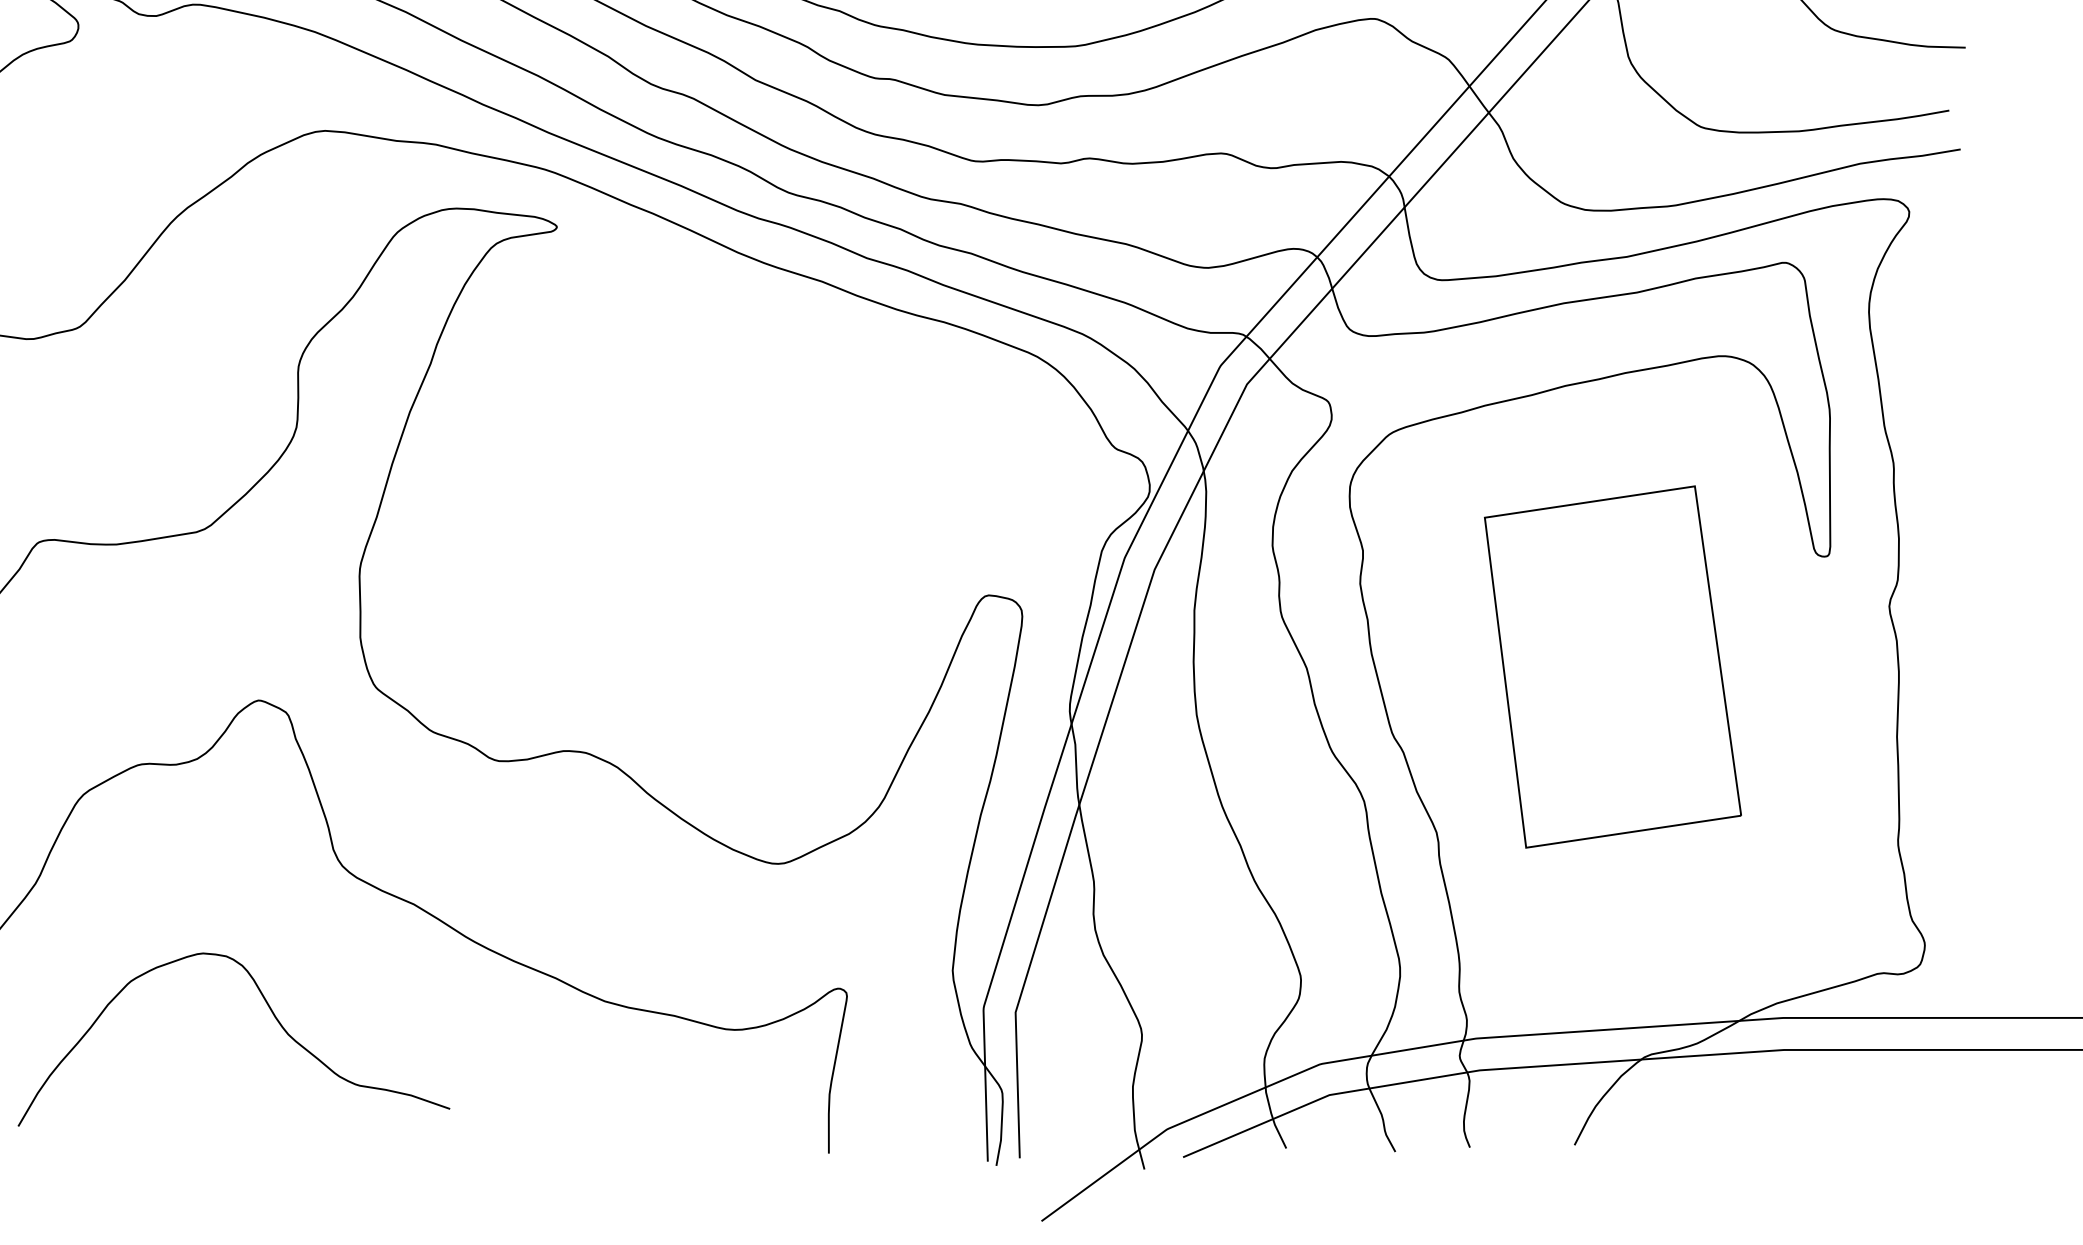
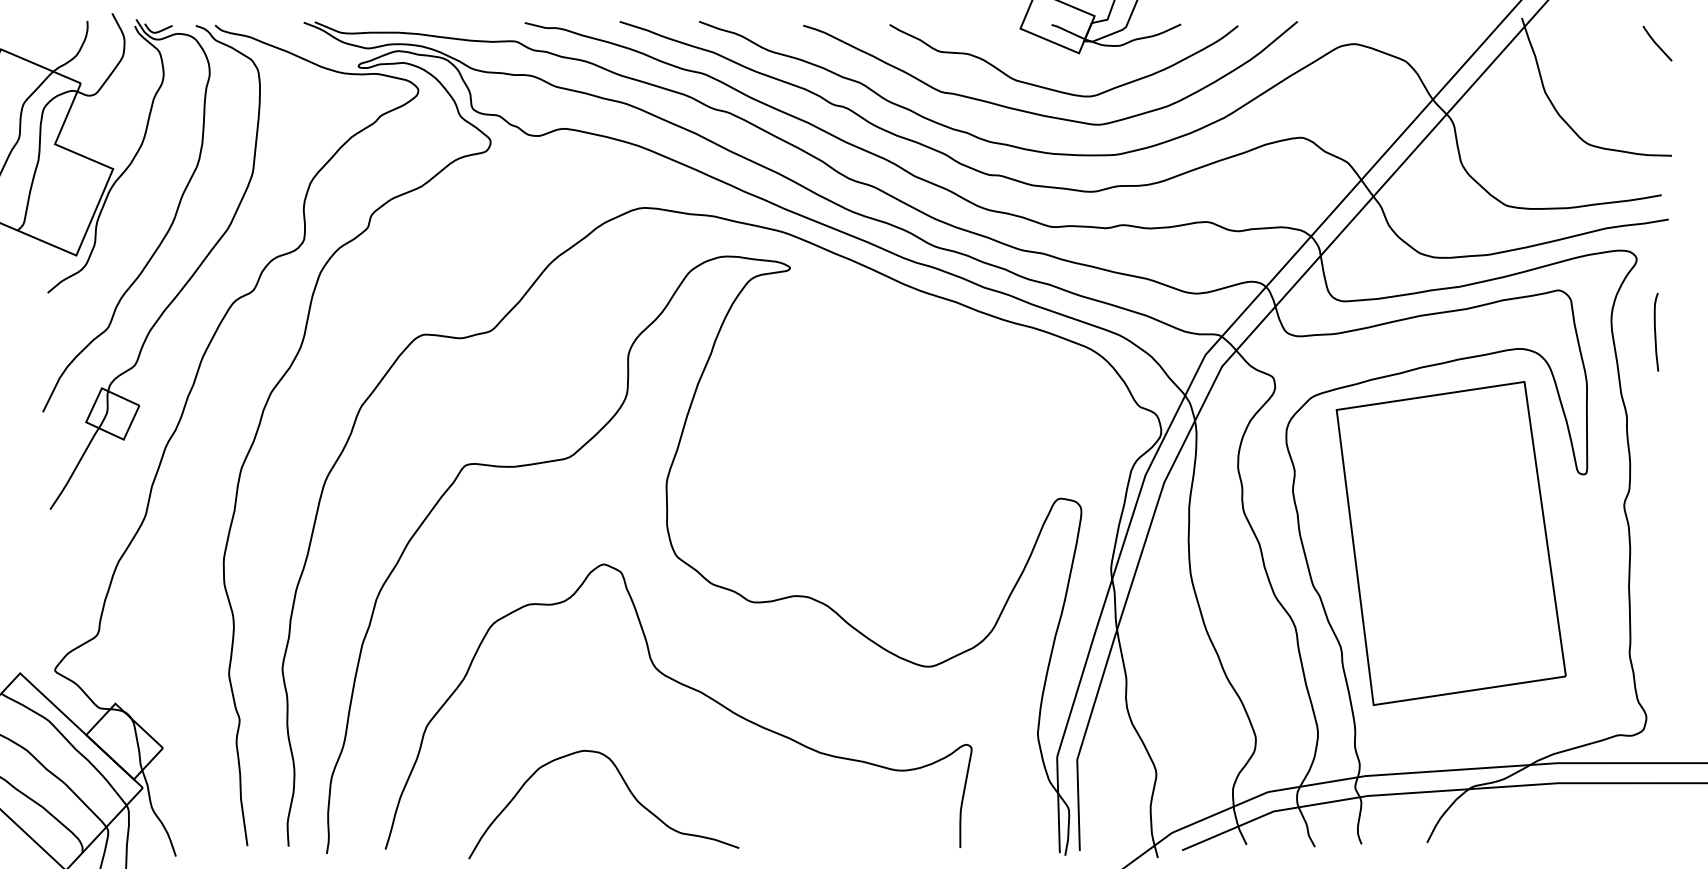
curve: (1939, 328) -> (1655, 331), added
part: (1611, 667) -> (1450, 543), size x1.43
curve: (273, 1016) -> (628, 790), moved

